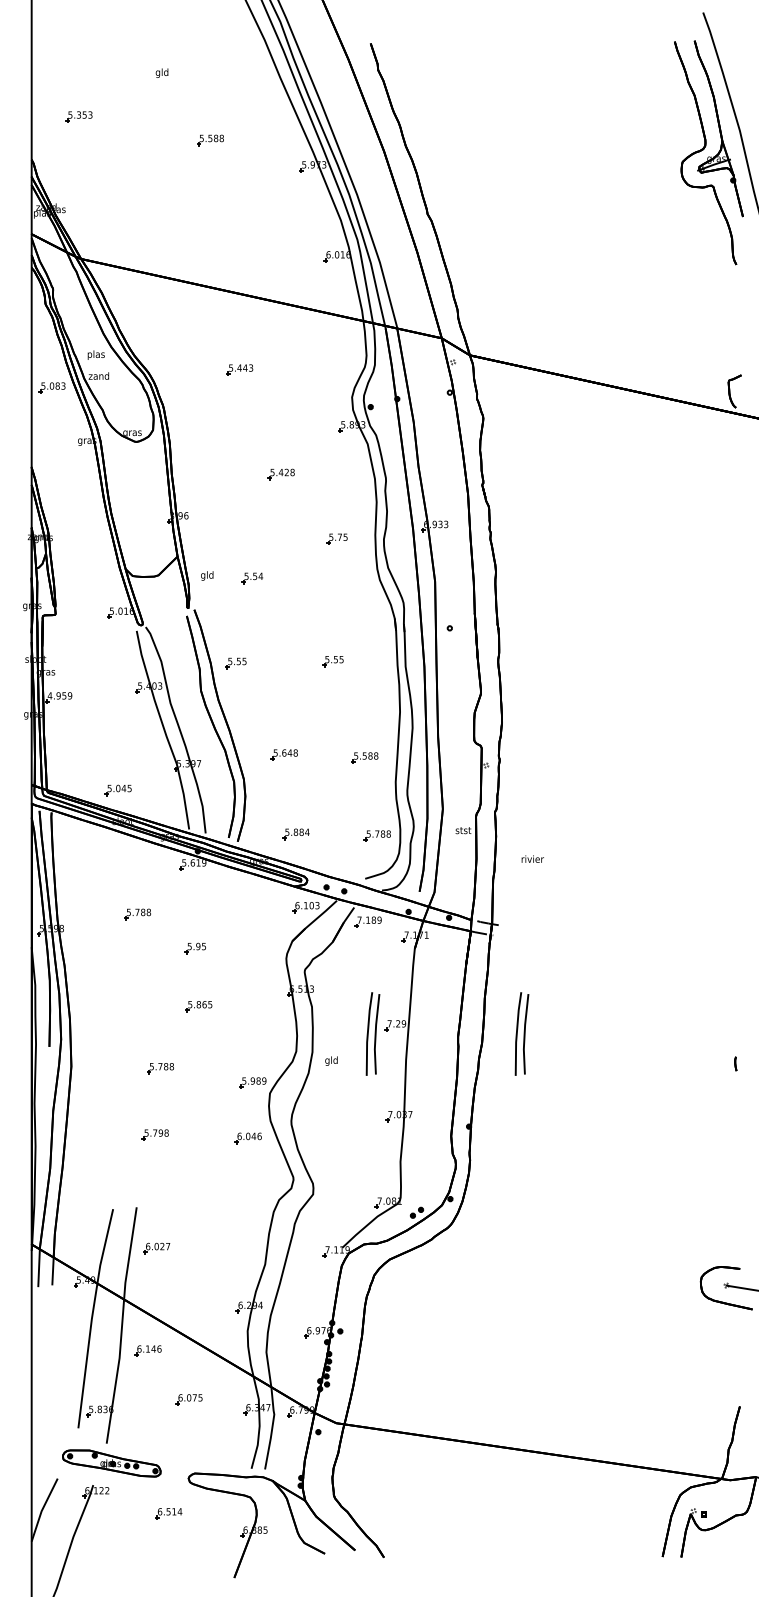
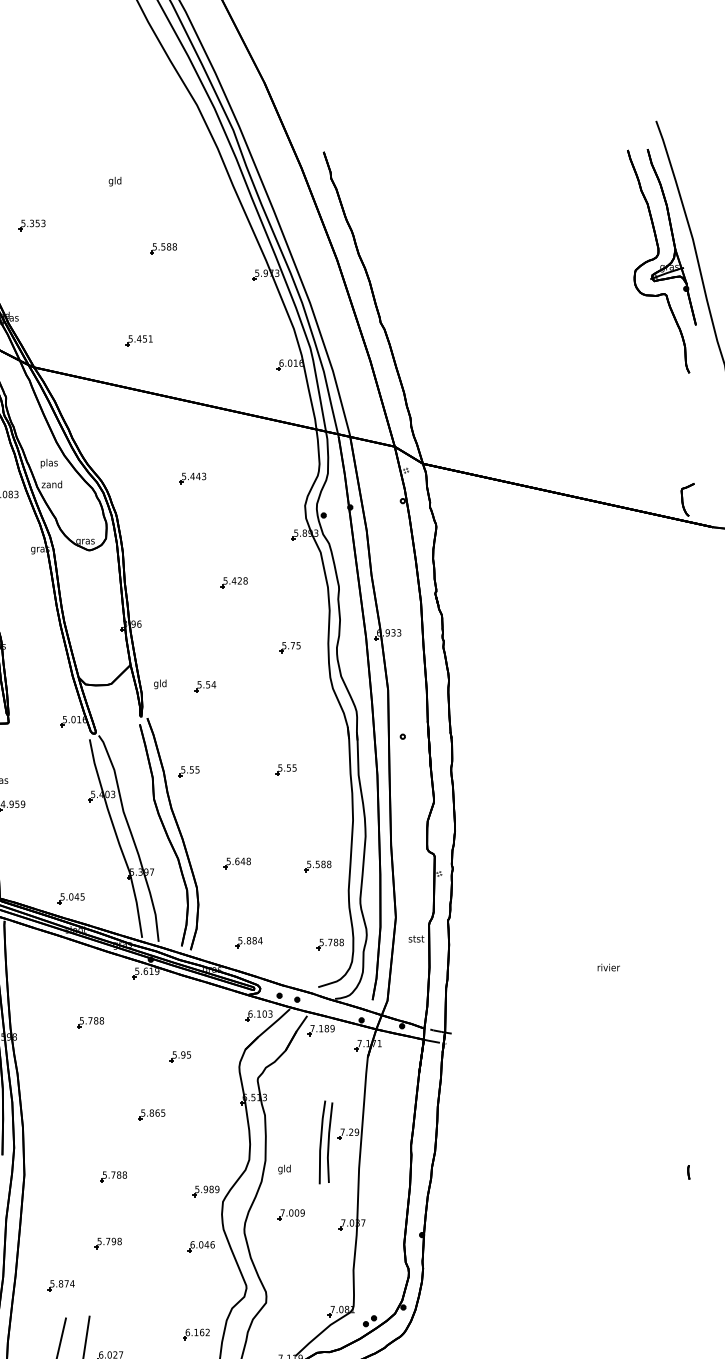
part: (185, 232) -> (138, 340), added
text: (532, 858) -> (608, 966), moved
part: (194, 948) -> (179, 1056), moved
part: (521, 1033) -> (474, 1141), removed
part: (337, 1106) -> (290, 1214), added
part: (107, 1177) -> (60, 1285), added
part: (243, 1225) -> (196, 1333), added

